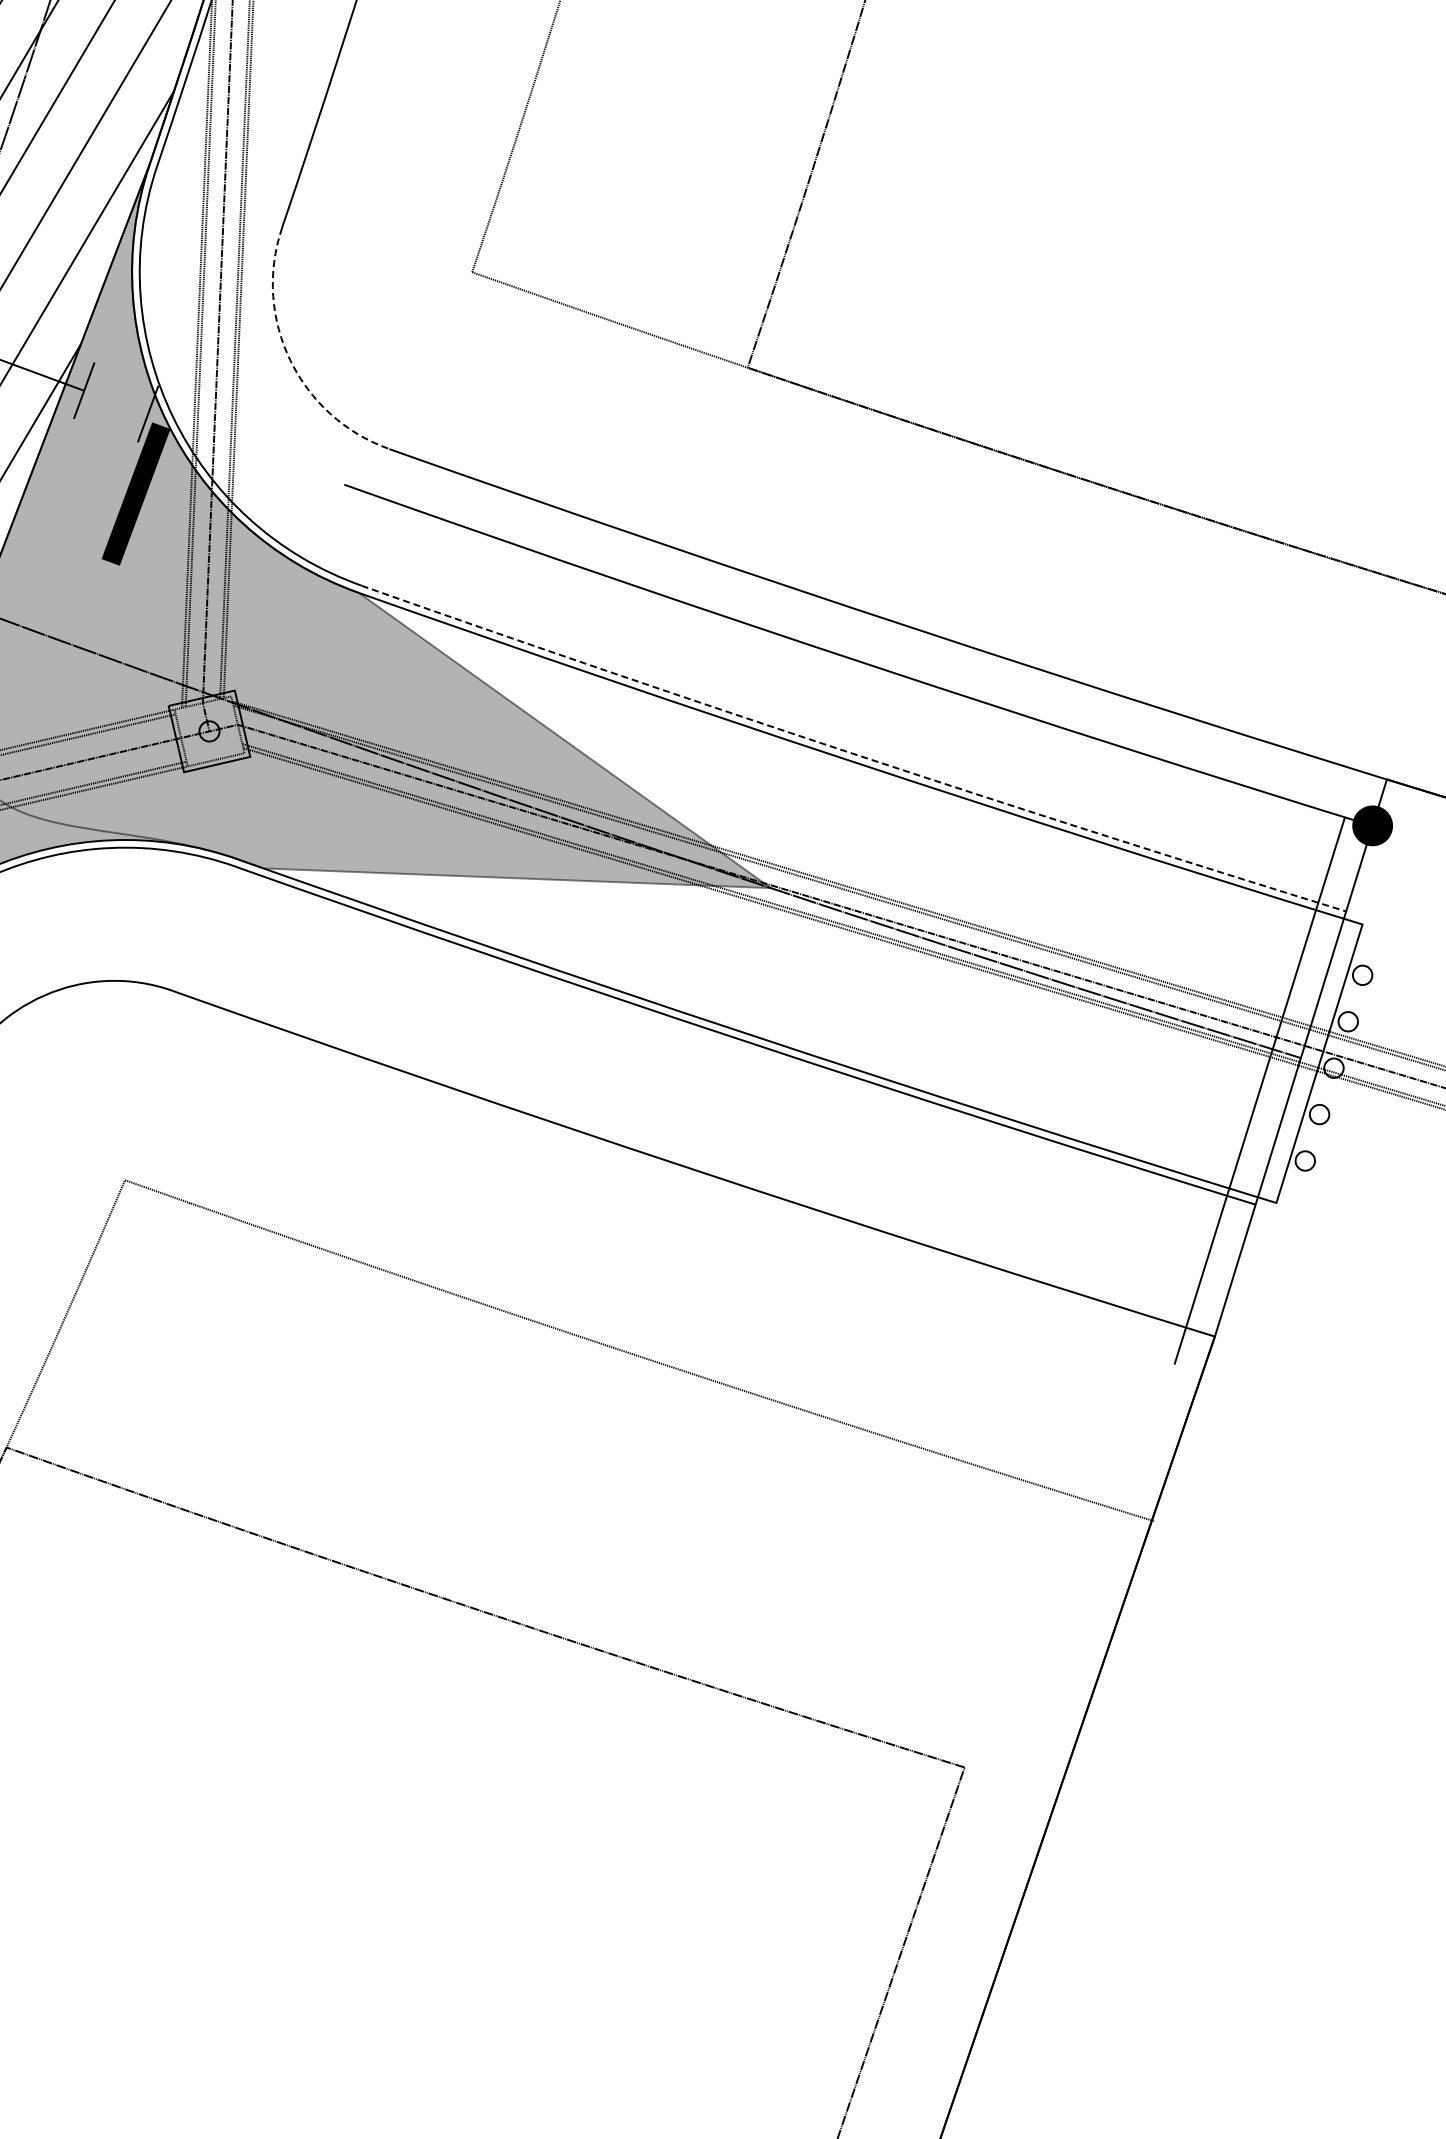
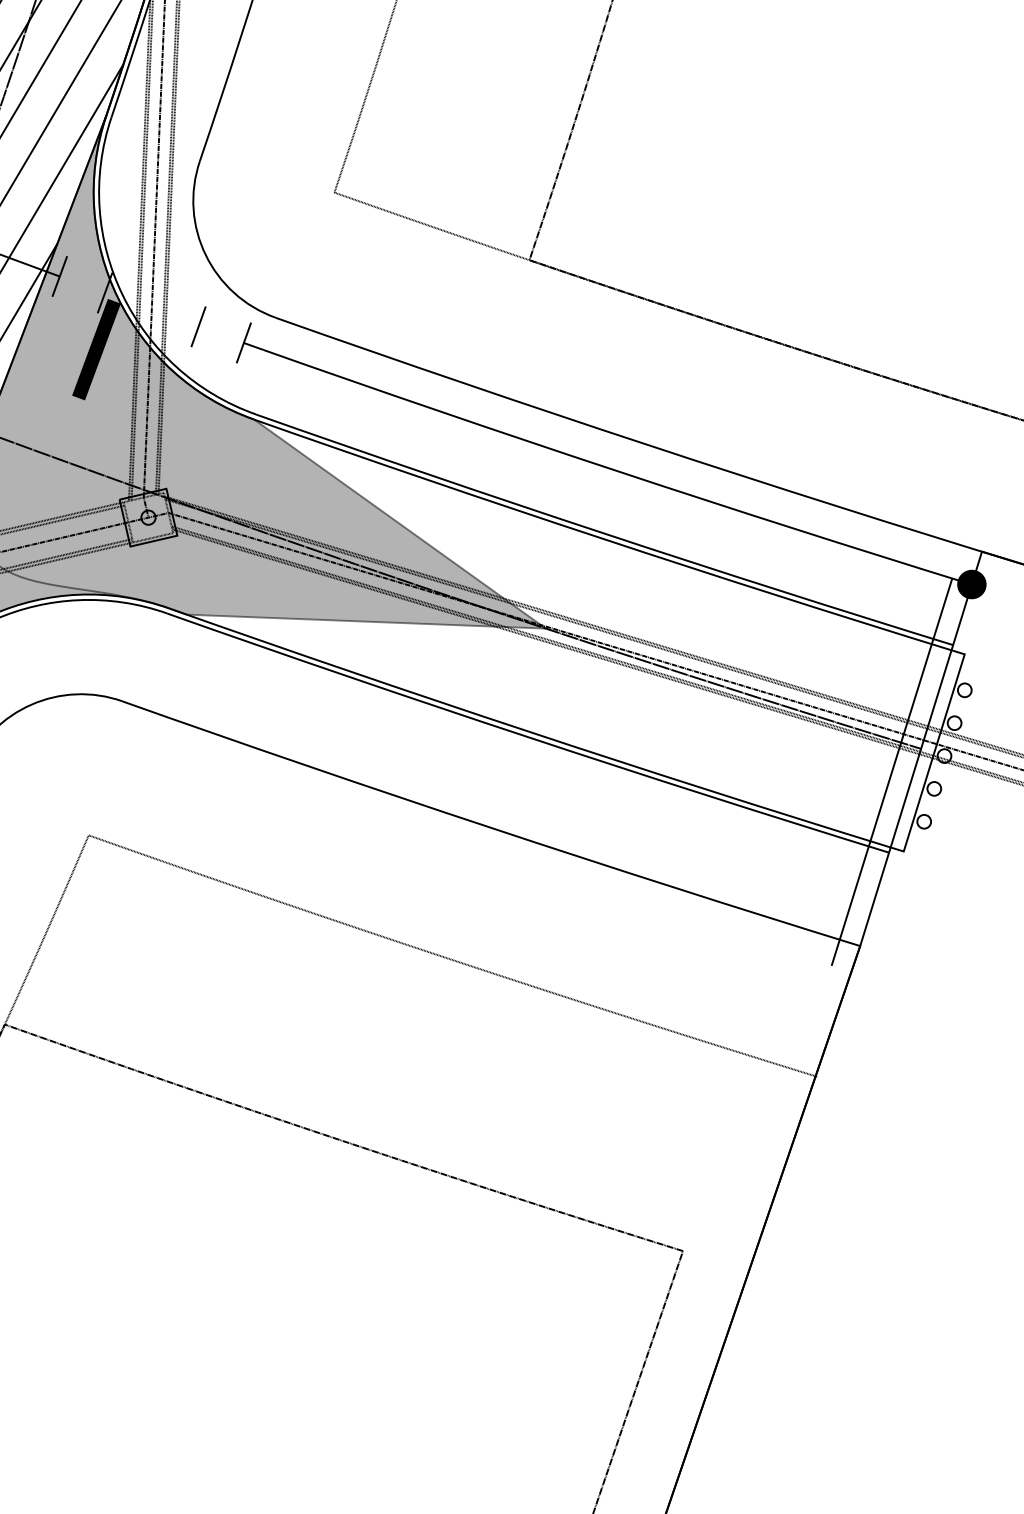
arc: (290, 360) -> (205, 255), dashed -> solid
line: (279, 461) -> (198, 326), added
line: (344, 484) -> (244, 342), added
arc: (852, 753) -> (603, 533), dashed -> solid

